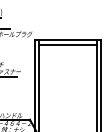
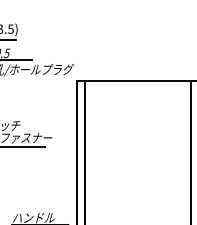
line: (67, 45) -> (136, 89), removed

